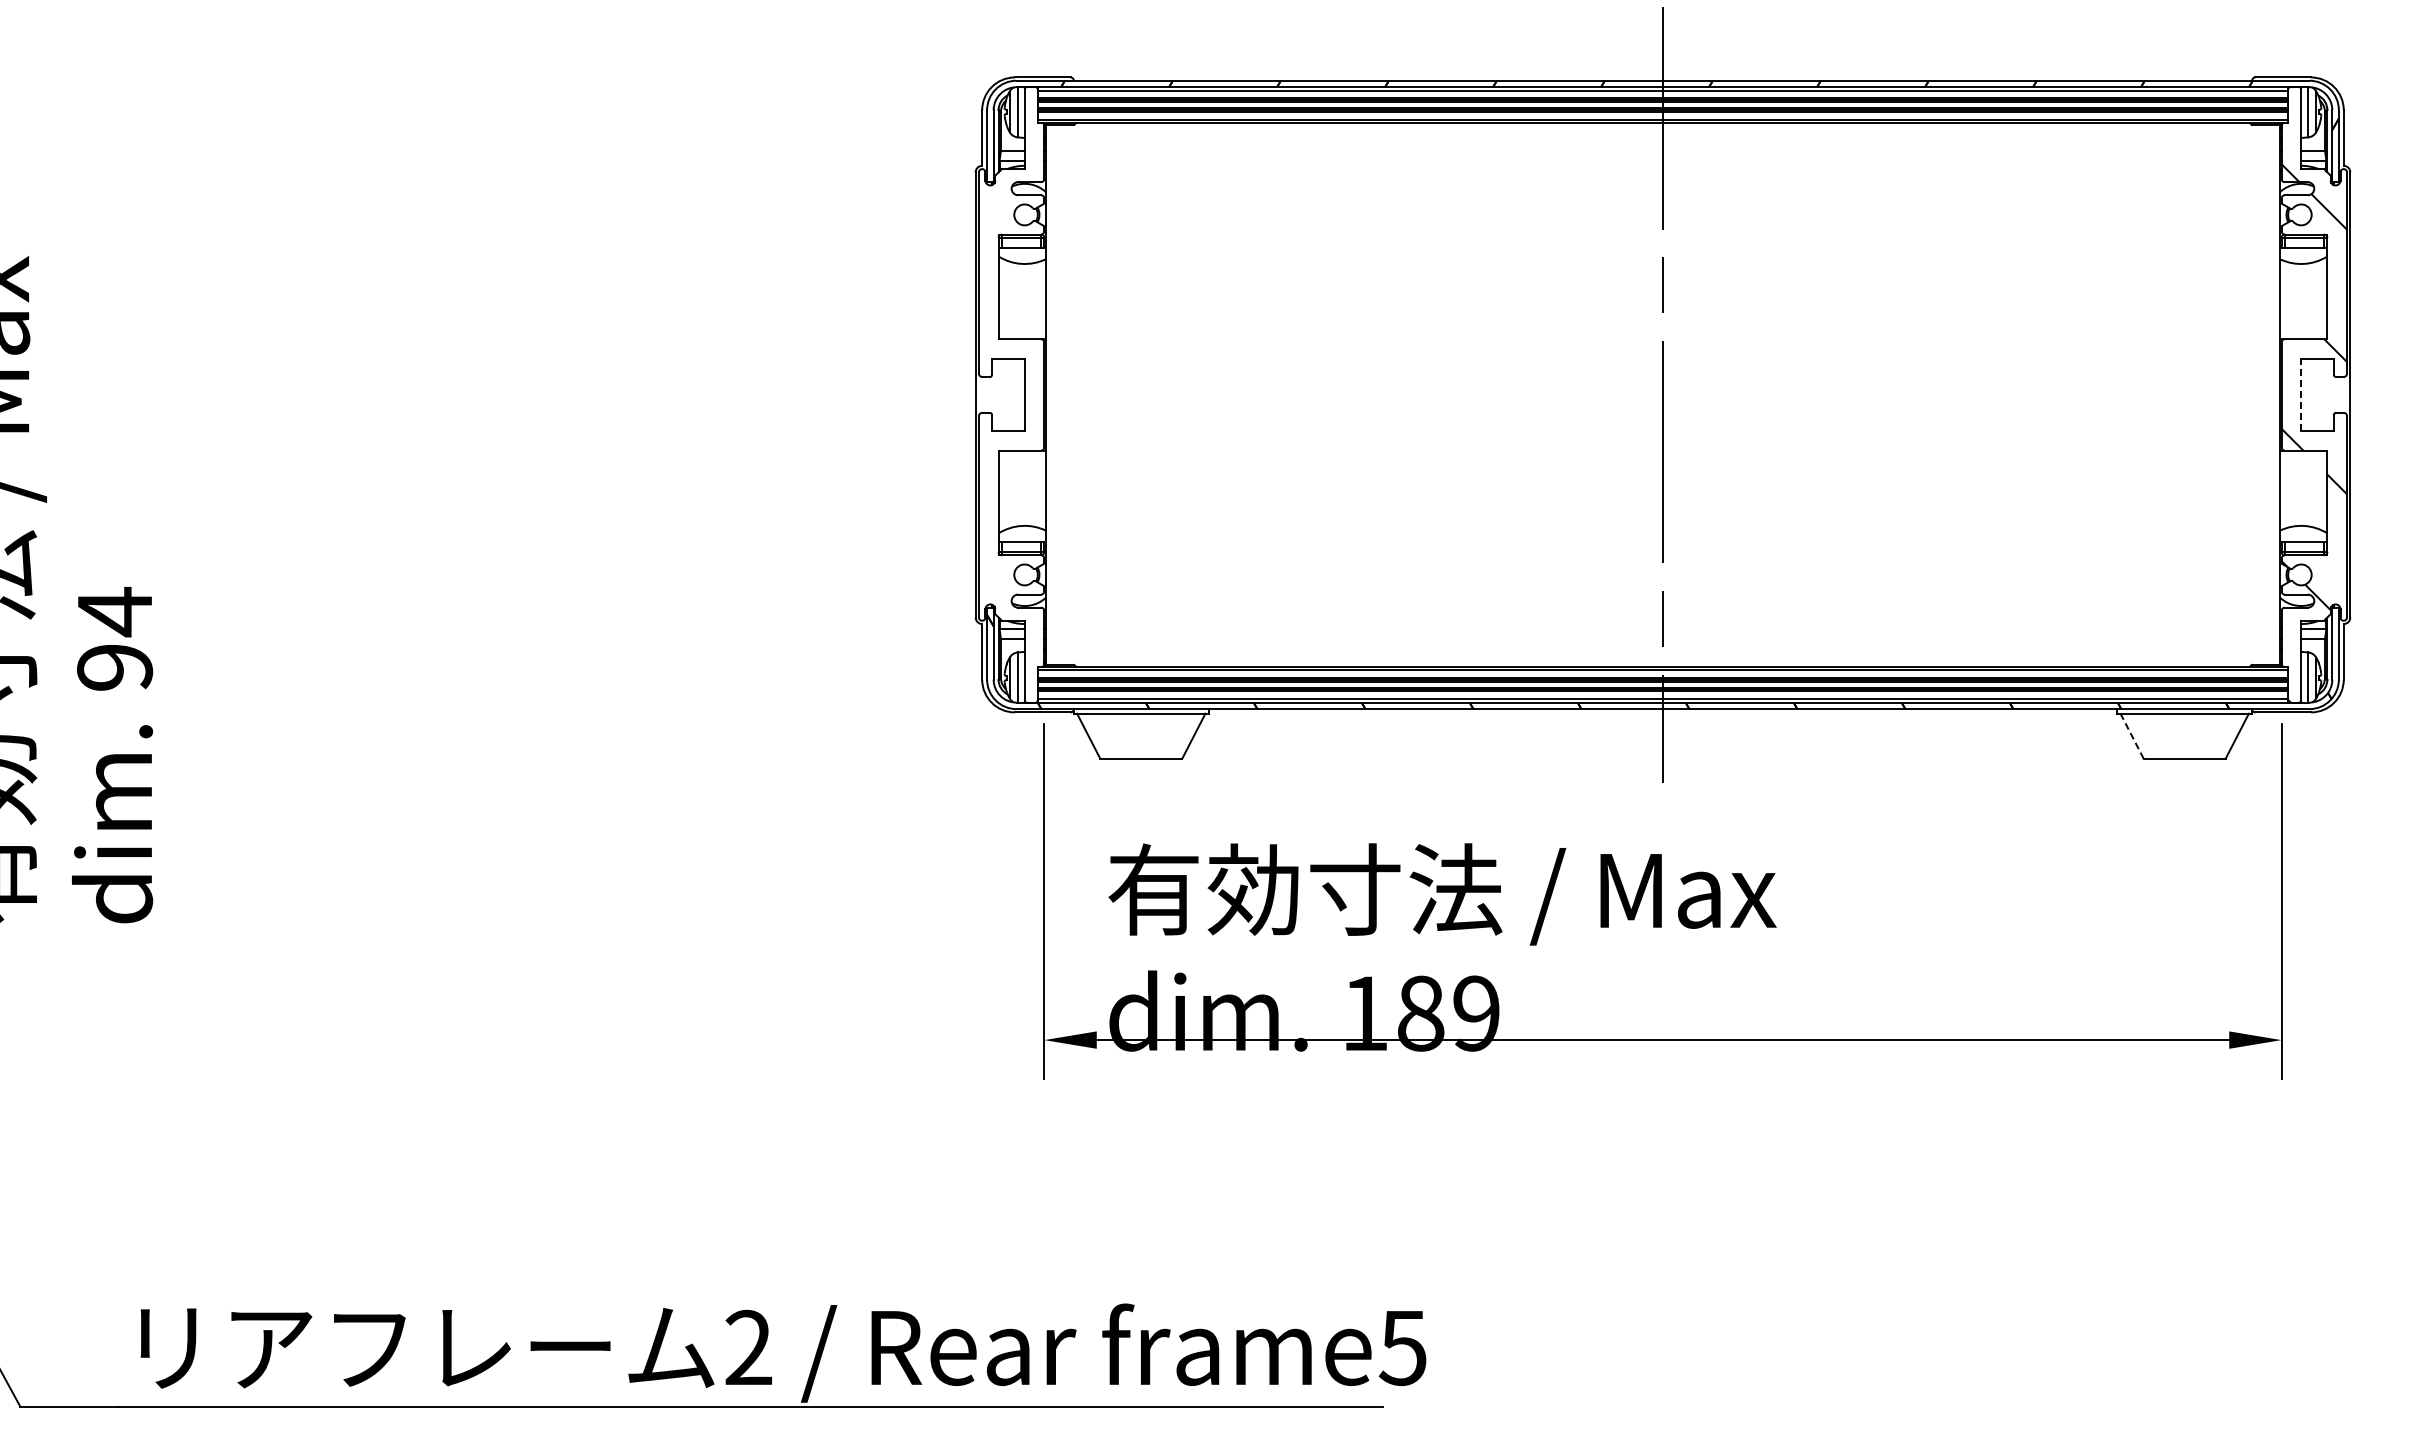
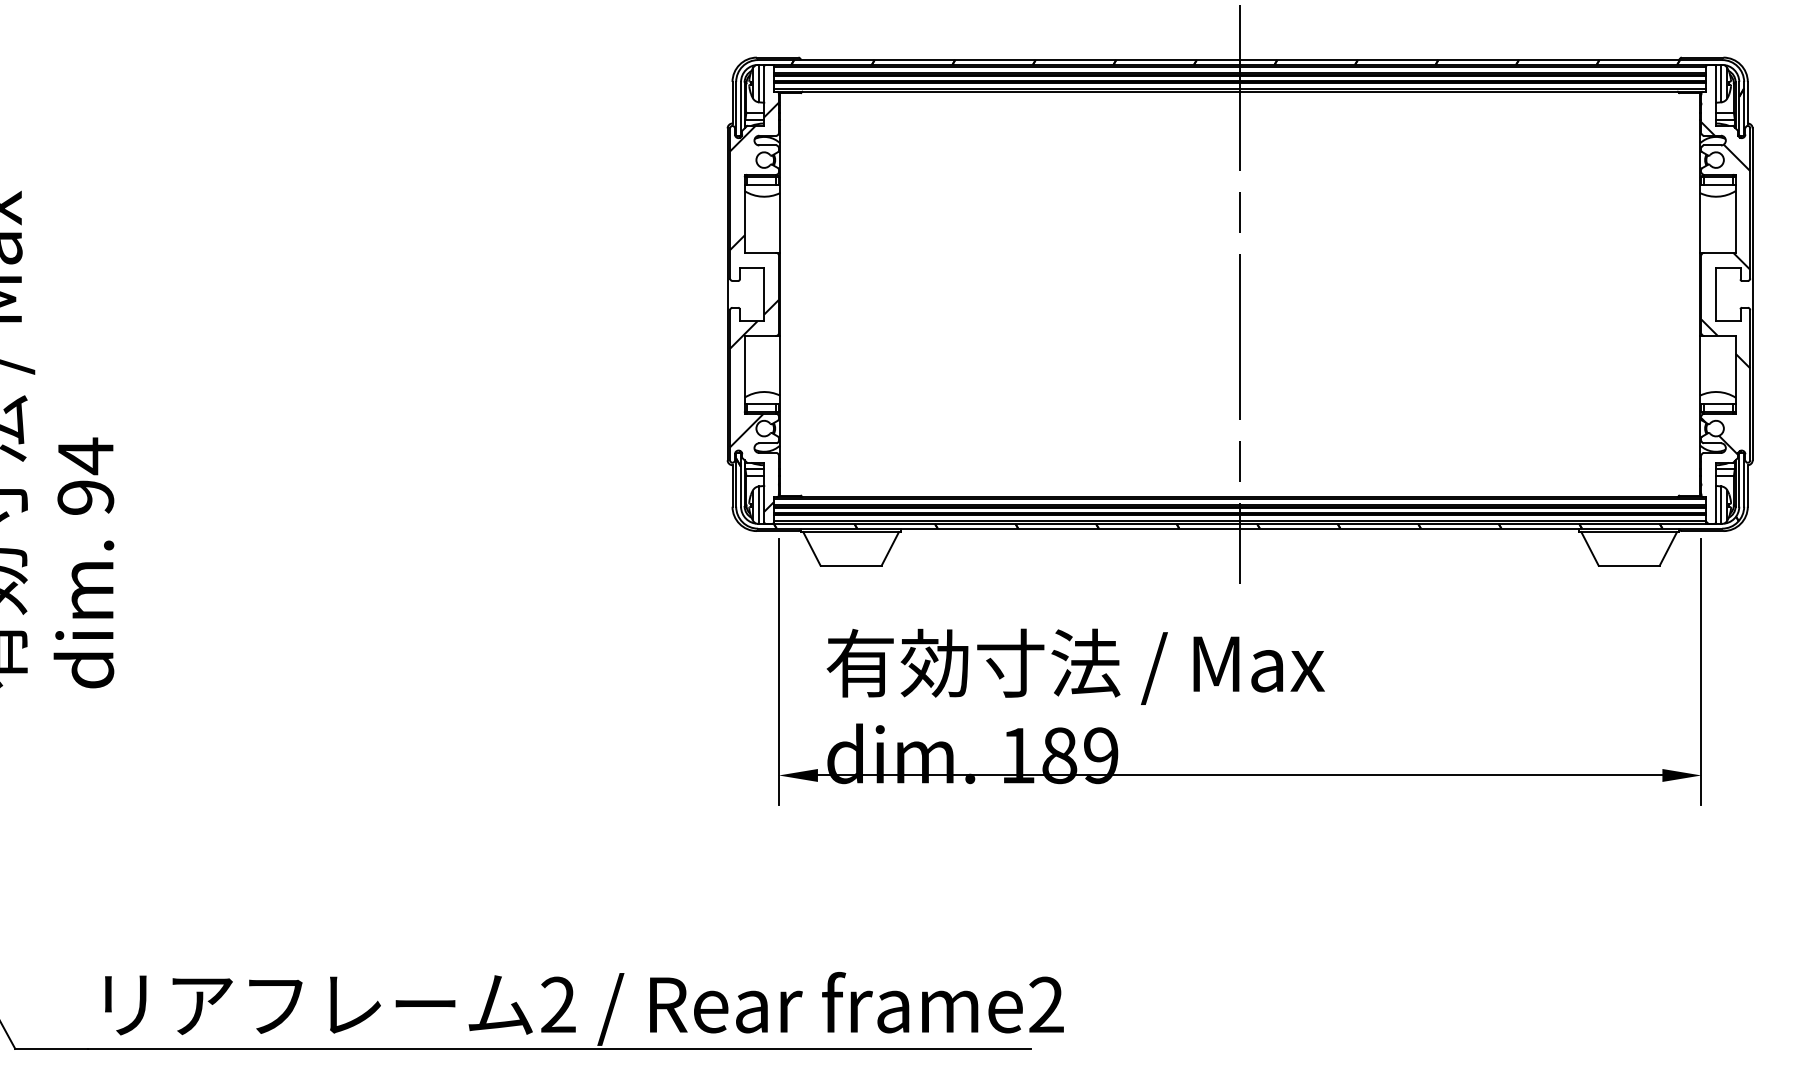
line: (2301, 394) -> (1716, 294), dashed -> solid
hatch: (1011, 411) -> (754, 306), added
line: (2131, 735) -> (1589, 548), dashed -> solid
text: (1402, 1347) -> (1045, 1004), frame5 -> frame2

